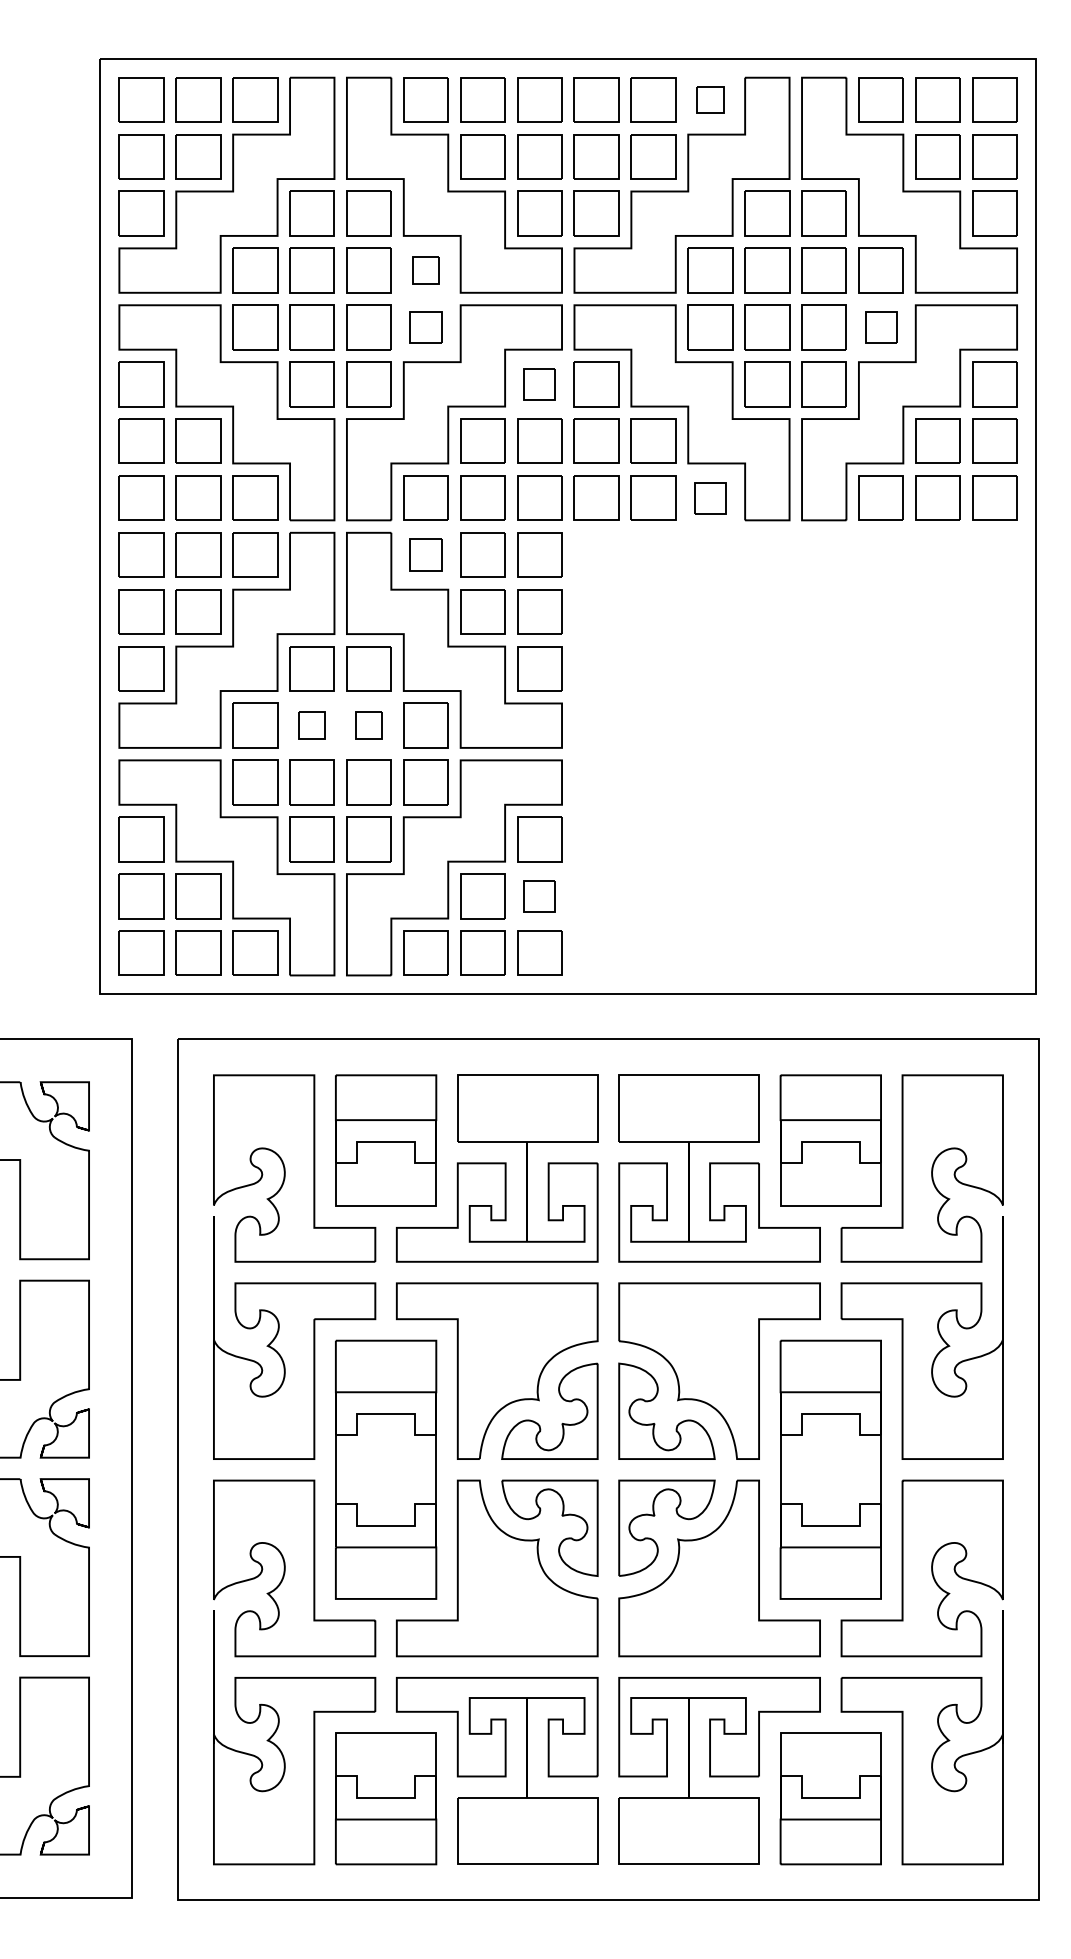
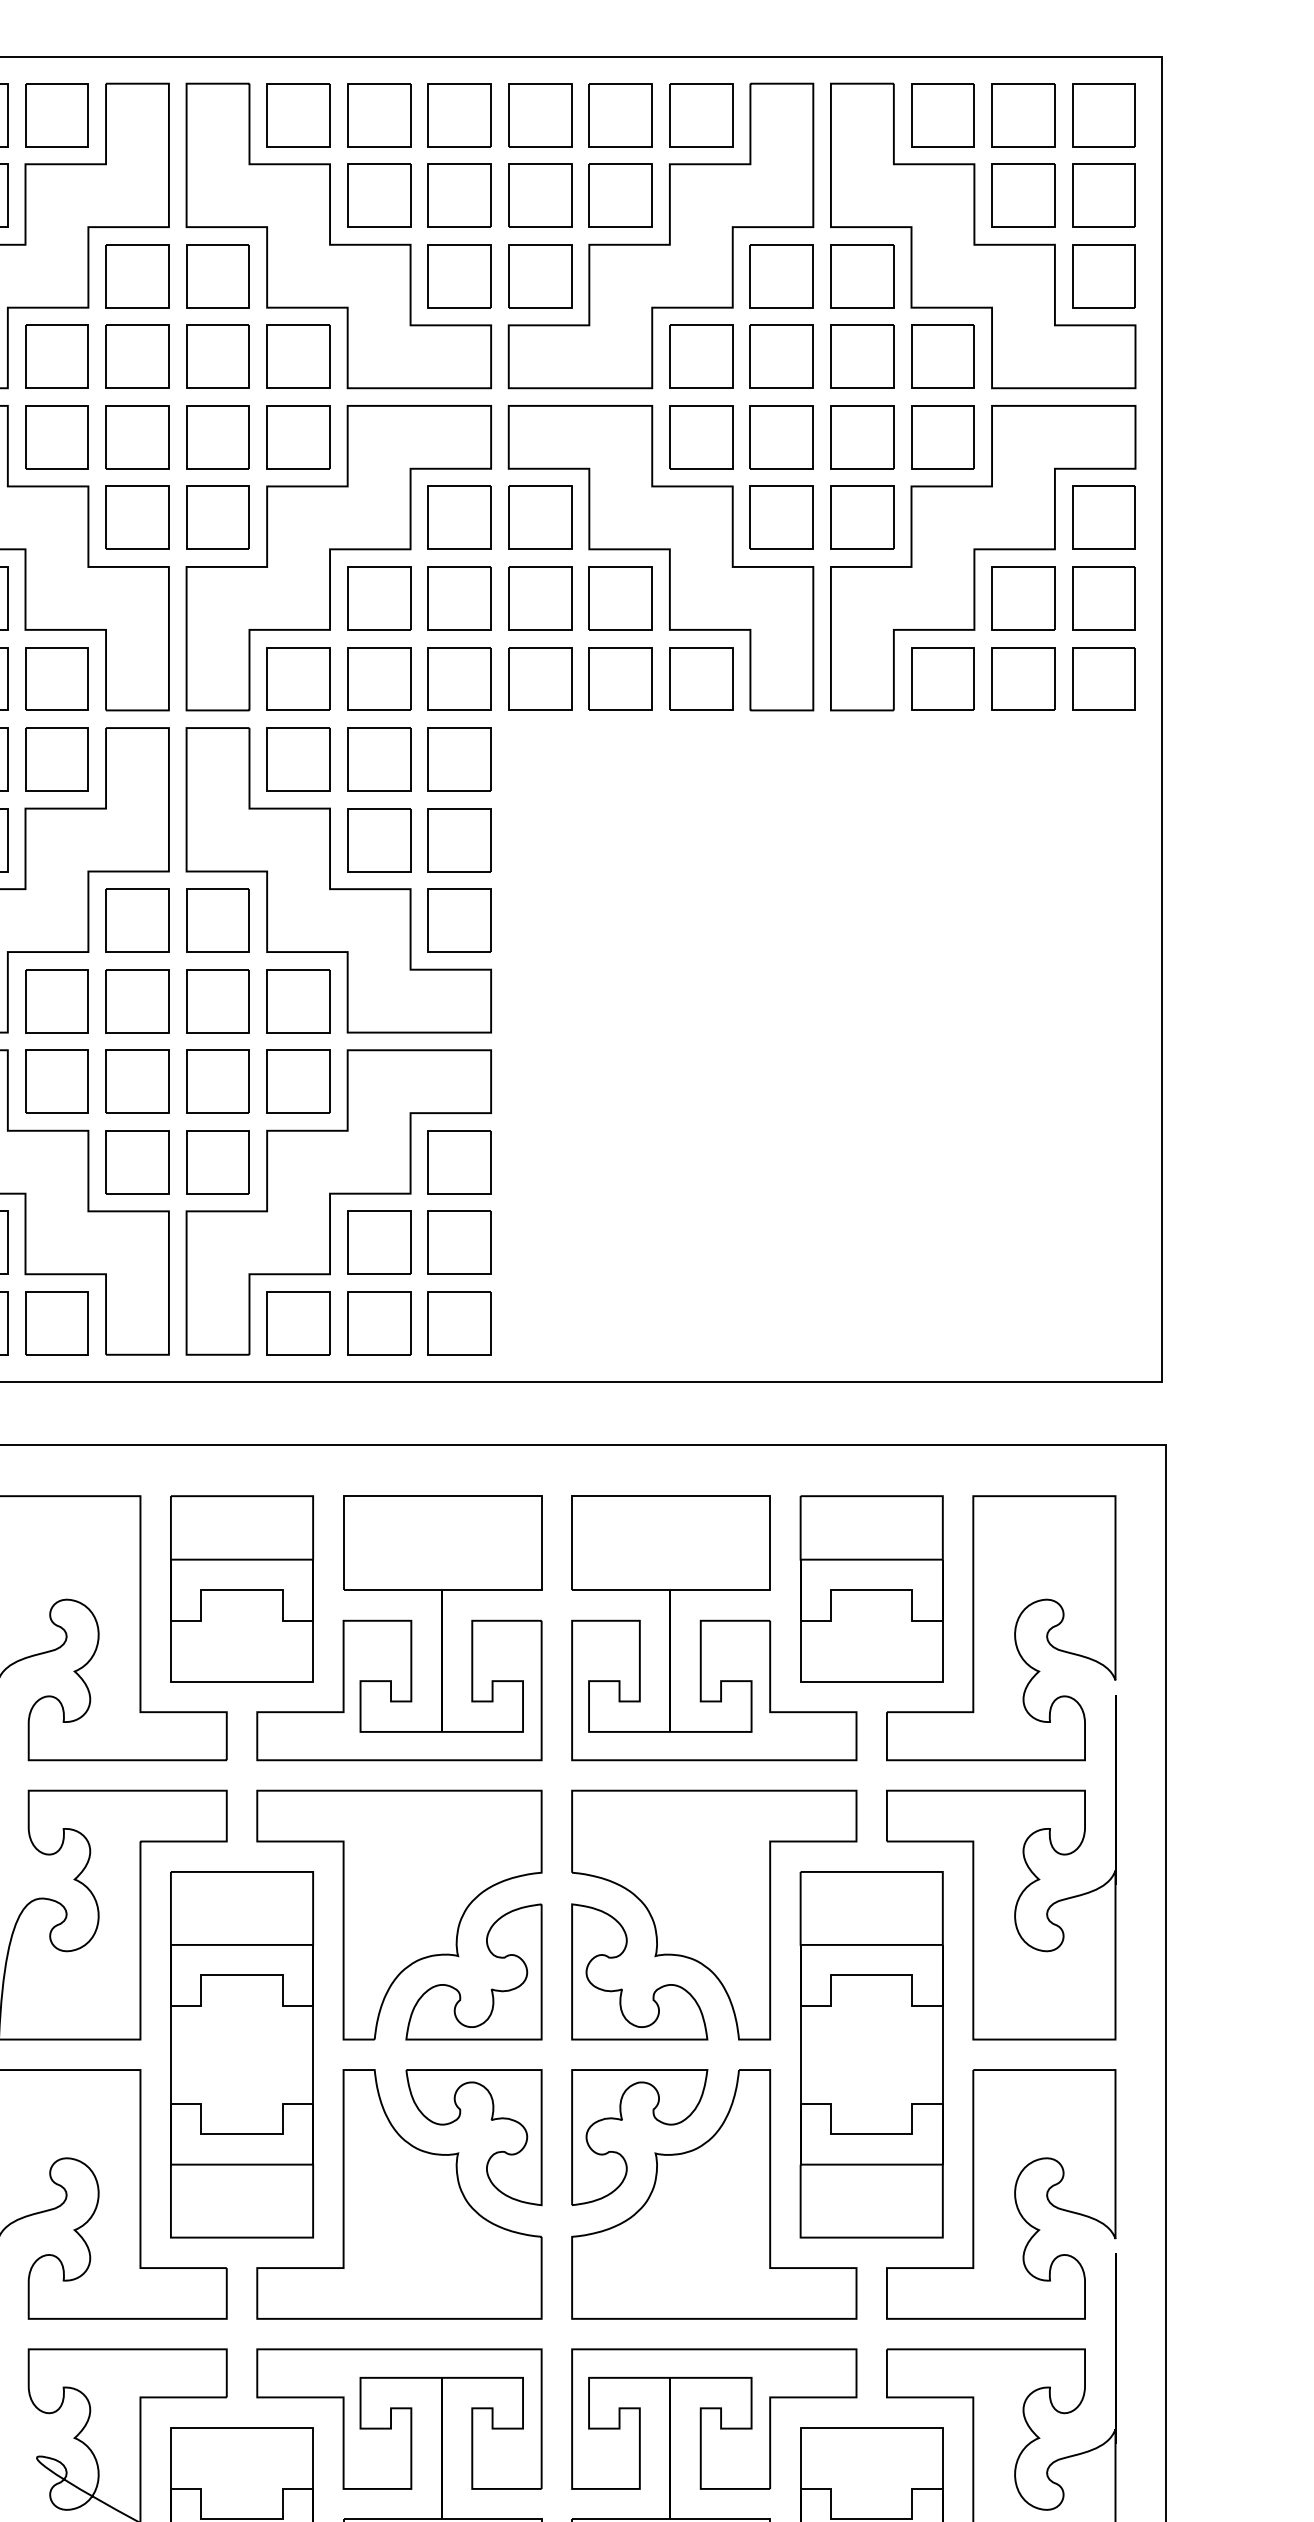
part: (710, 99) -> (701, 114), size x1.67
part: (425, 270) -> (297, 356), size x1.67
part: (425, 327) -> (297, 437), size x1.43
part: (880, 327) -> (942, 437), size x1.43
part: (539, 384) -> (459, 518), size x1.43
part: (710, 497) -> (701, 678), size x1.43
part: (425, 554) -> (297, 758), size x1.43
part: (311, 725) -> (136, 1000), size x1.67
part: (368, 725) -> (217, 1000), size x1.67
part: (539, 896) -> (459, 1243), size x1.43

